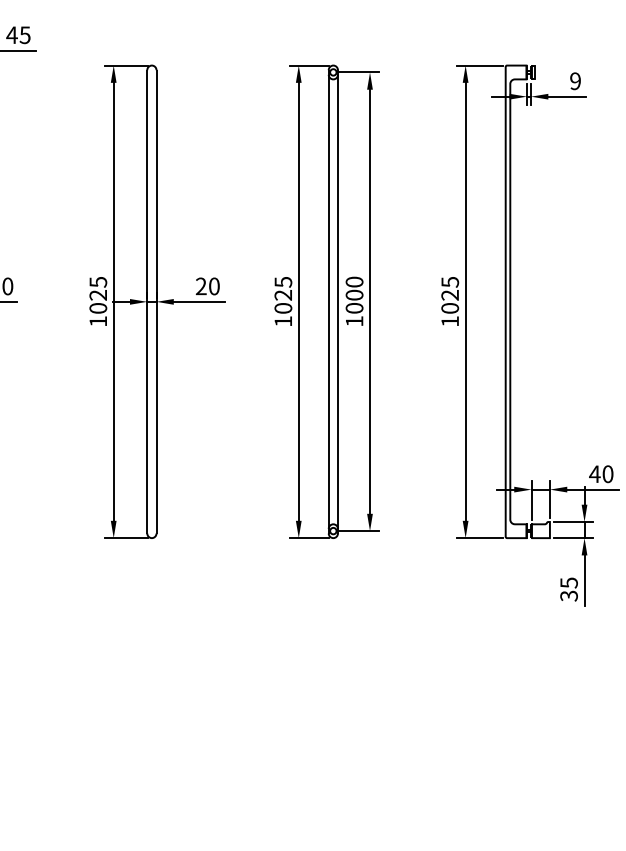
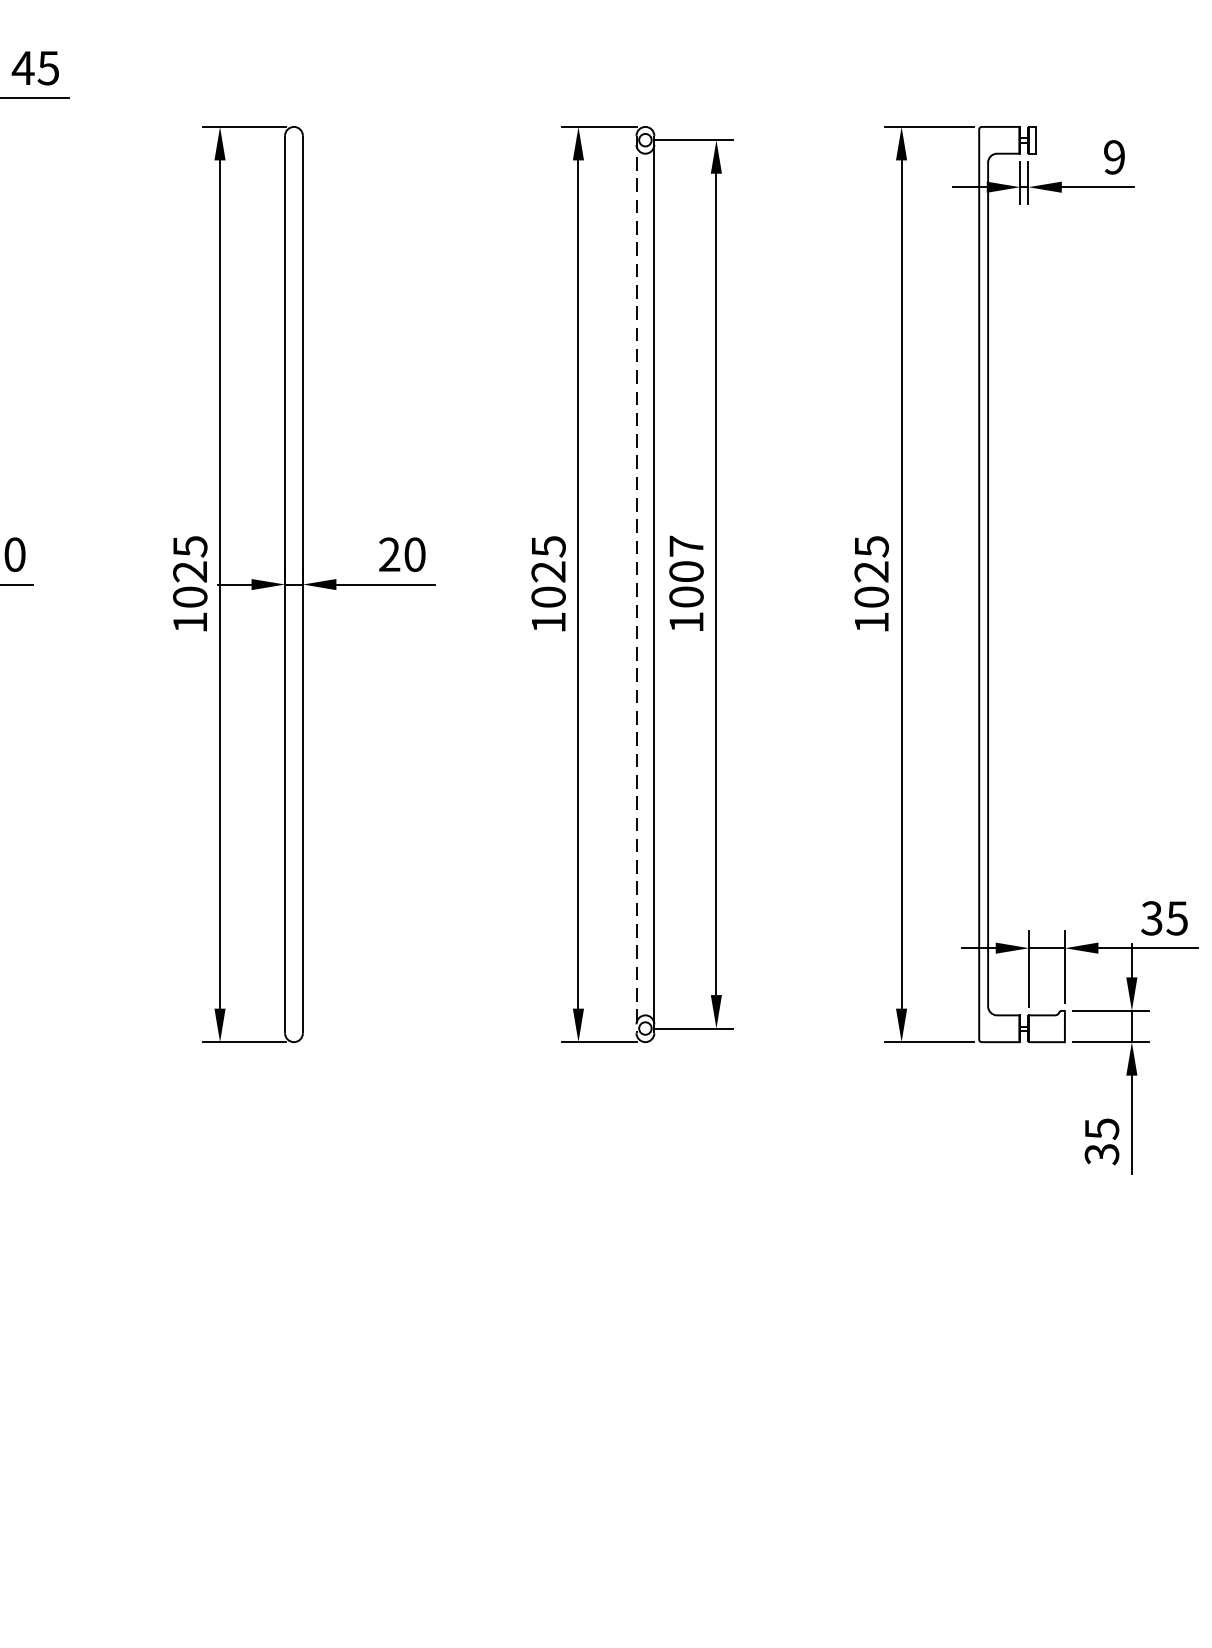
text: (354, 281) -> (686, 545), 1000 -> 1007
line: (328, 301) -> (636, 583), solid -> dashed
text: (601, 474) -> (1164, 918), 40 -> 35

